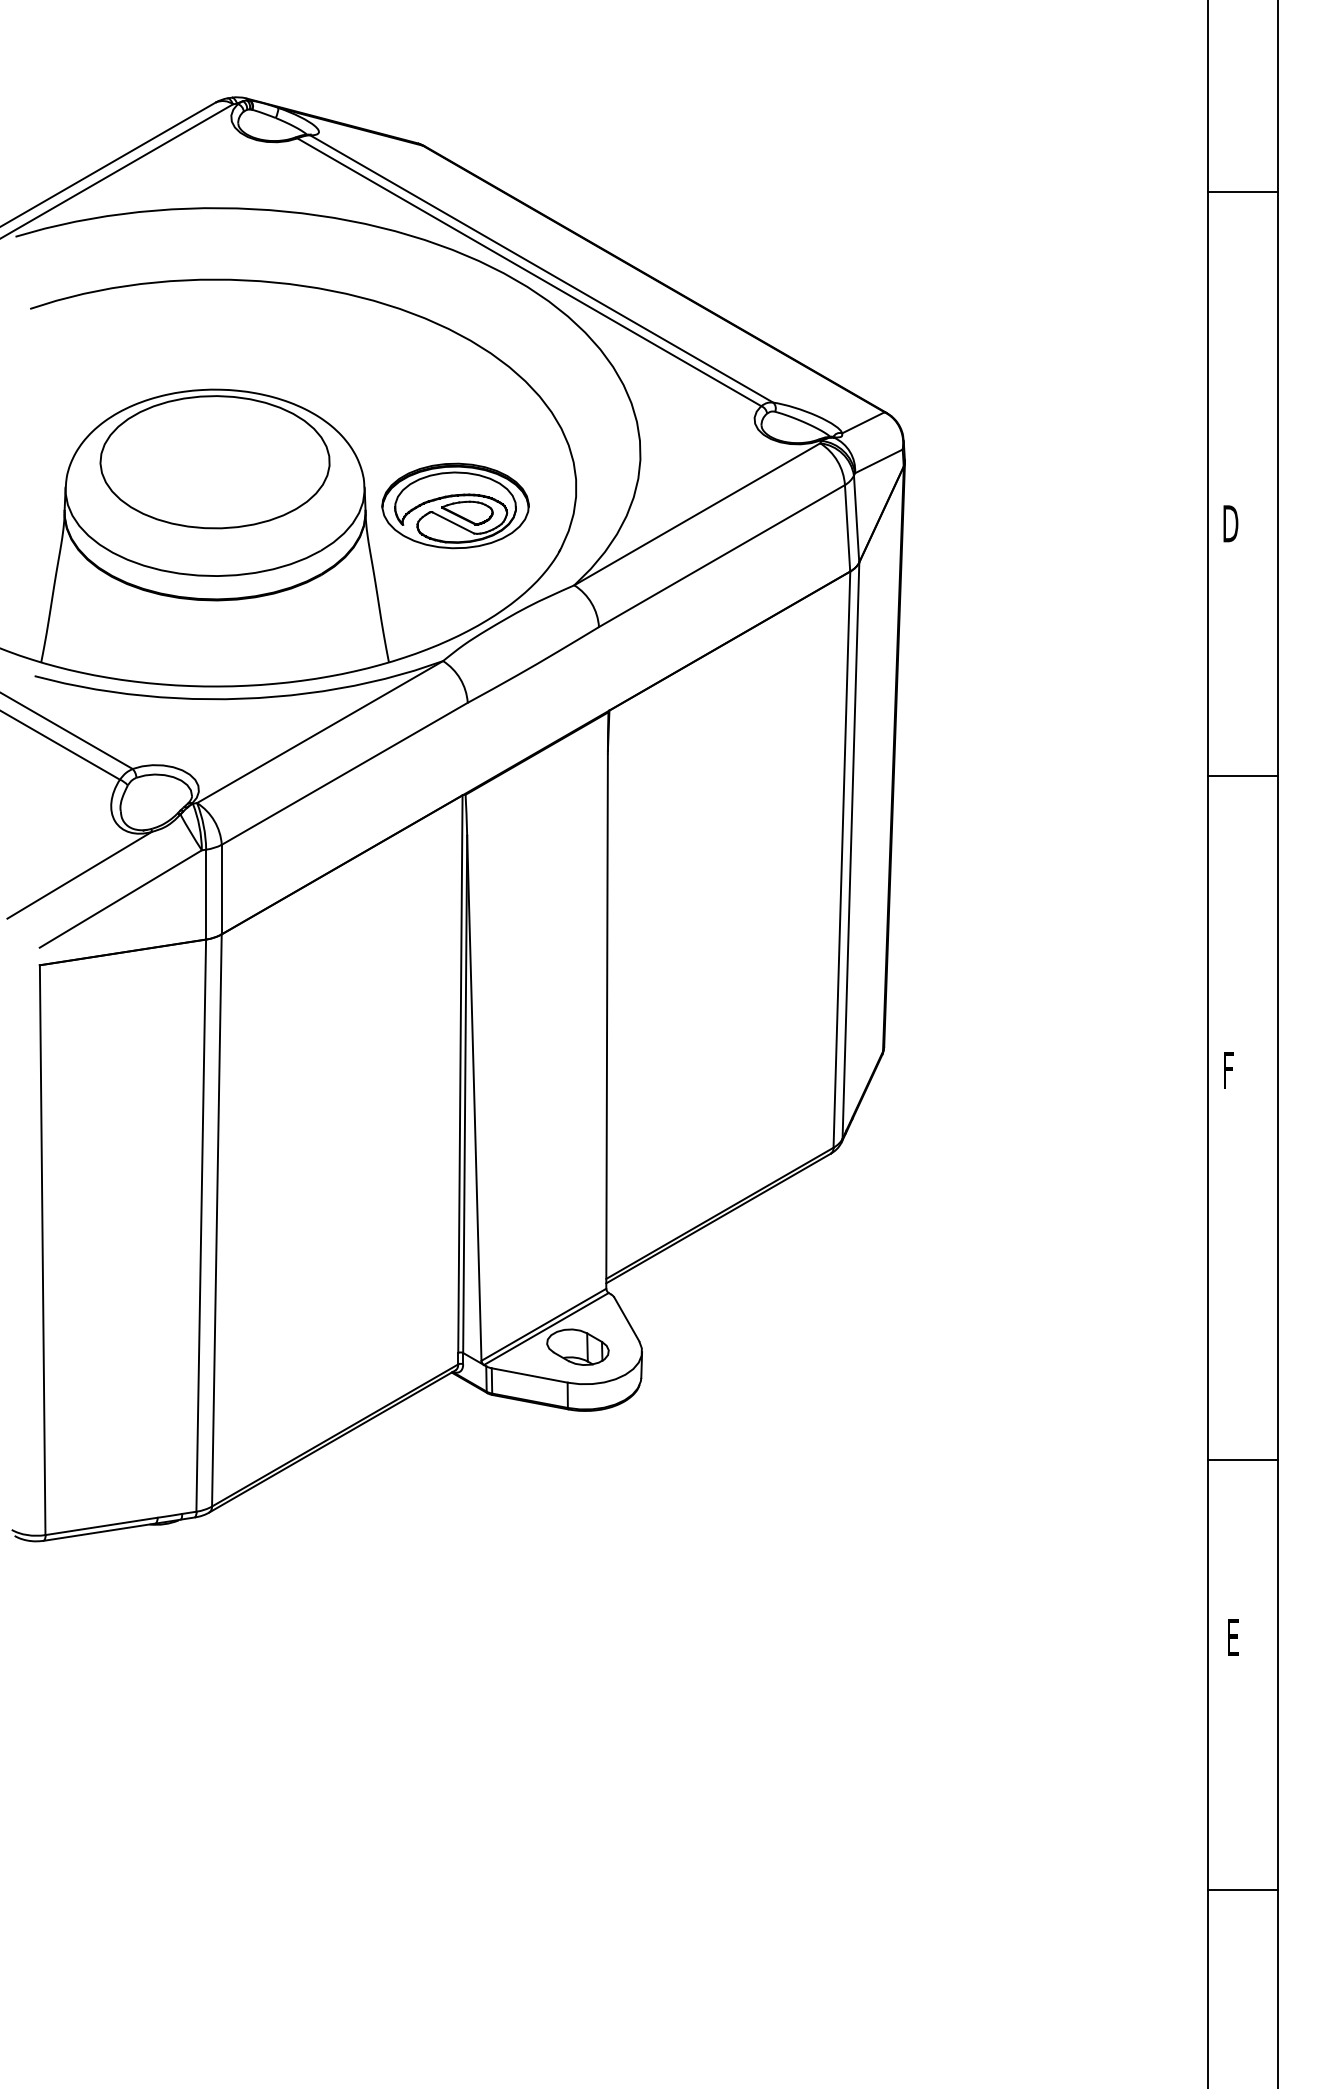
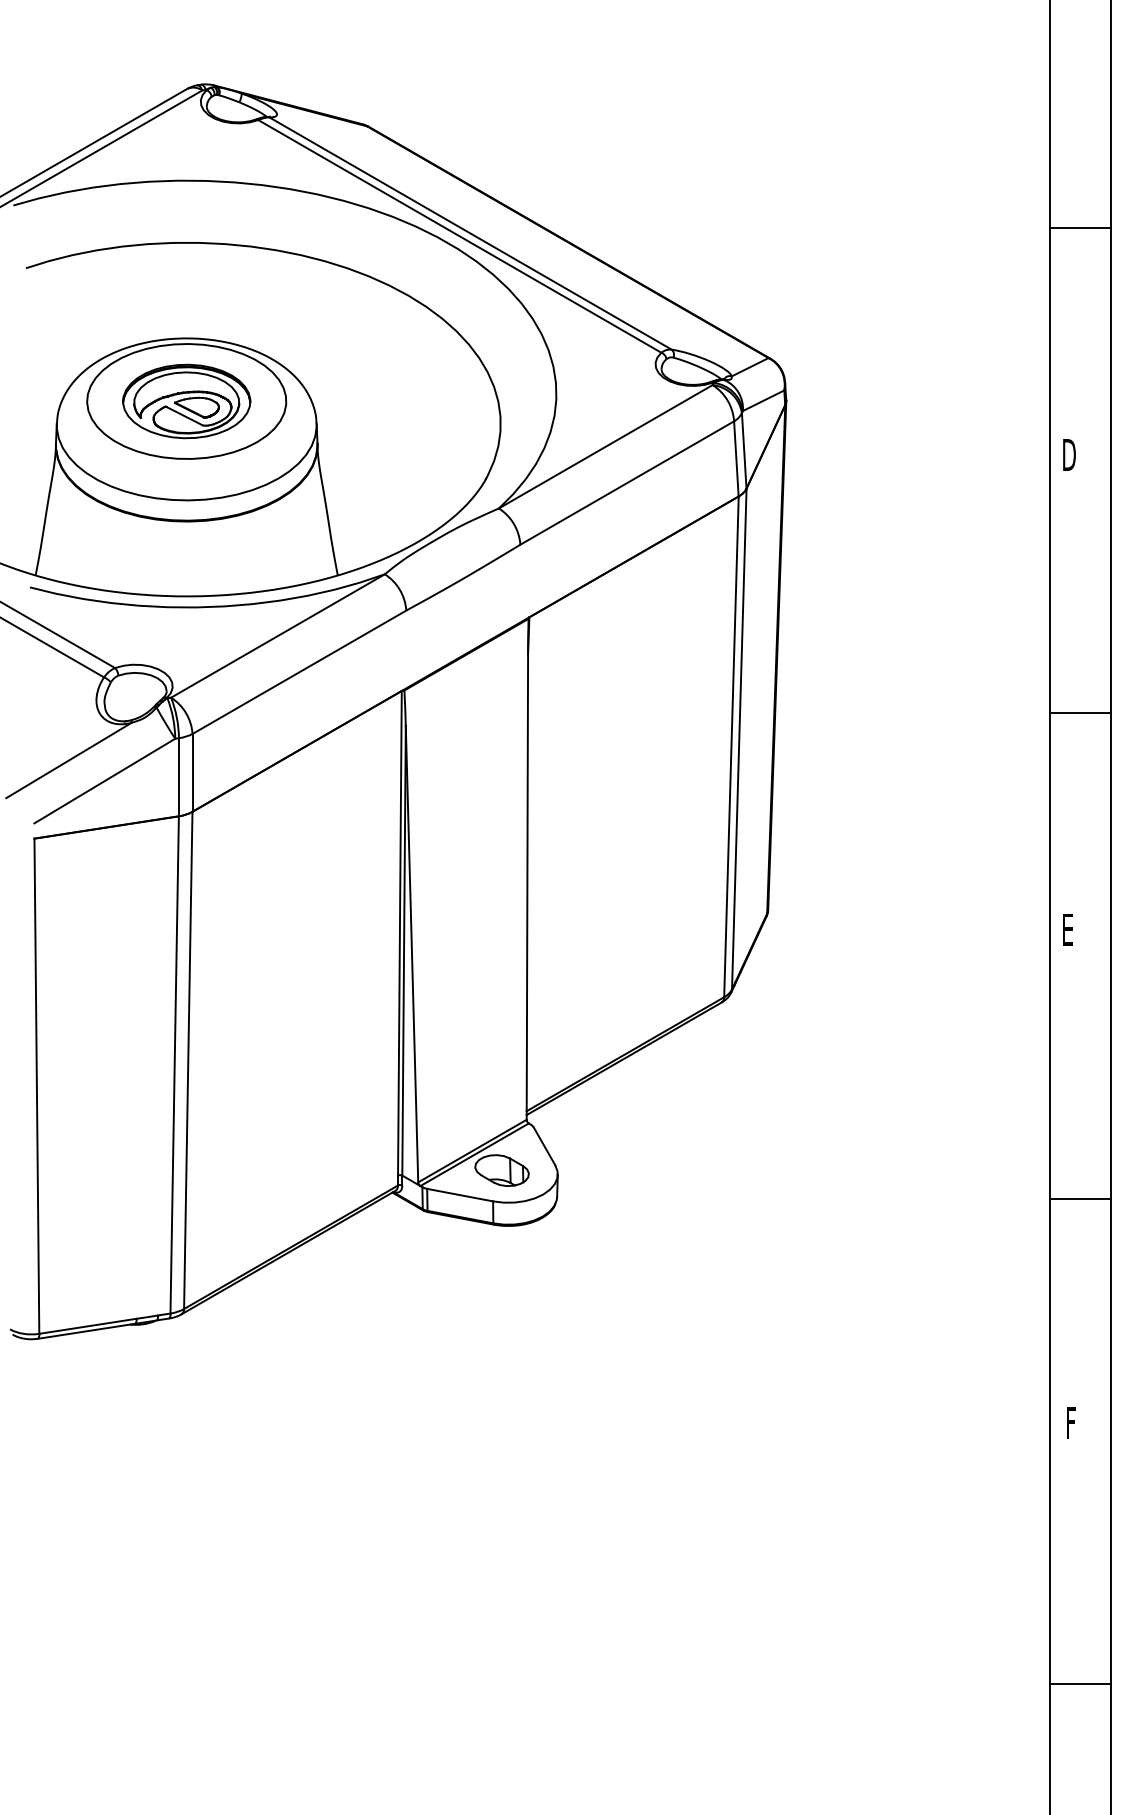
line: (1242, 192) -> (1079, 228), moved
part: (455, 505) -> (186, 401), moved
line: (1242, 776) -> (1079, 713), moved
text: (1229, 1069) -> (1068, 929), F -> E
line: (1242, 1459) -> (1079, 1198), moved
text: (1234, 1645) -> (1072, 1429), E -> F
line: (1242, 1890) -> (1079, 1684), moved

